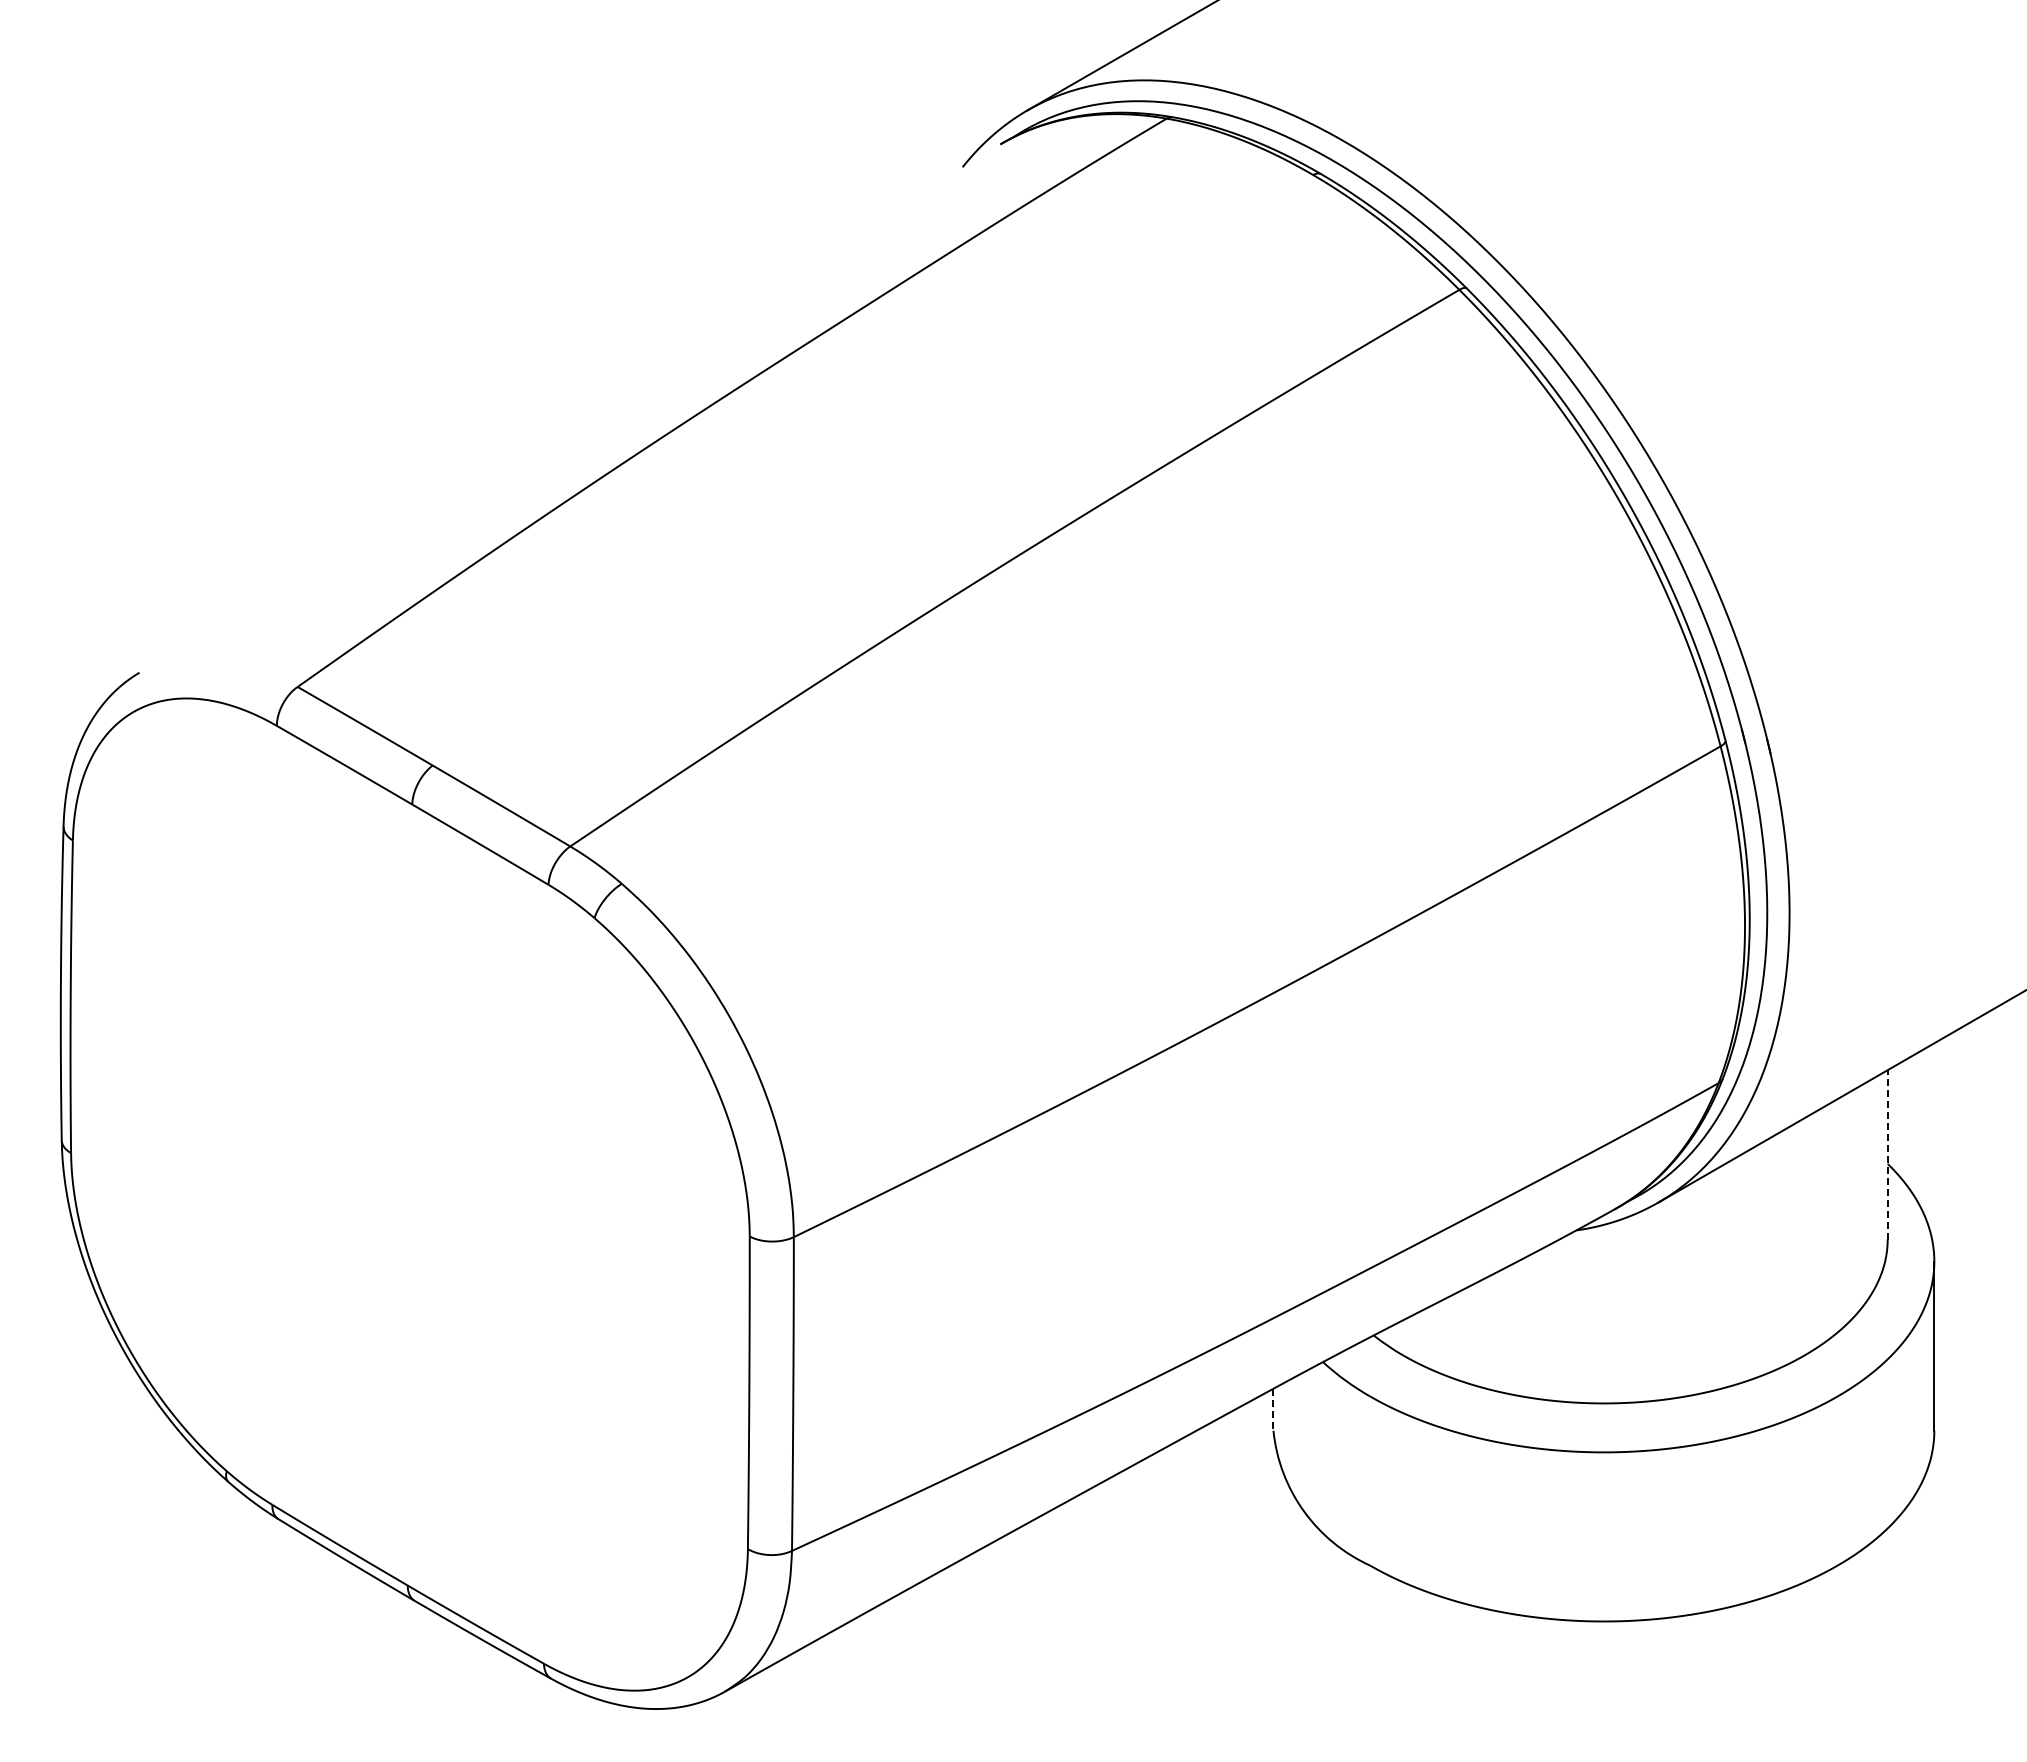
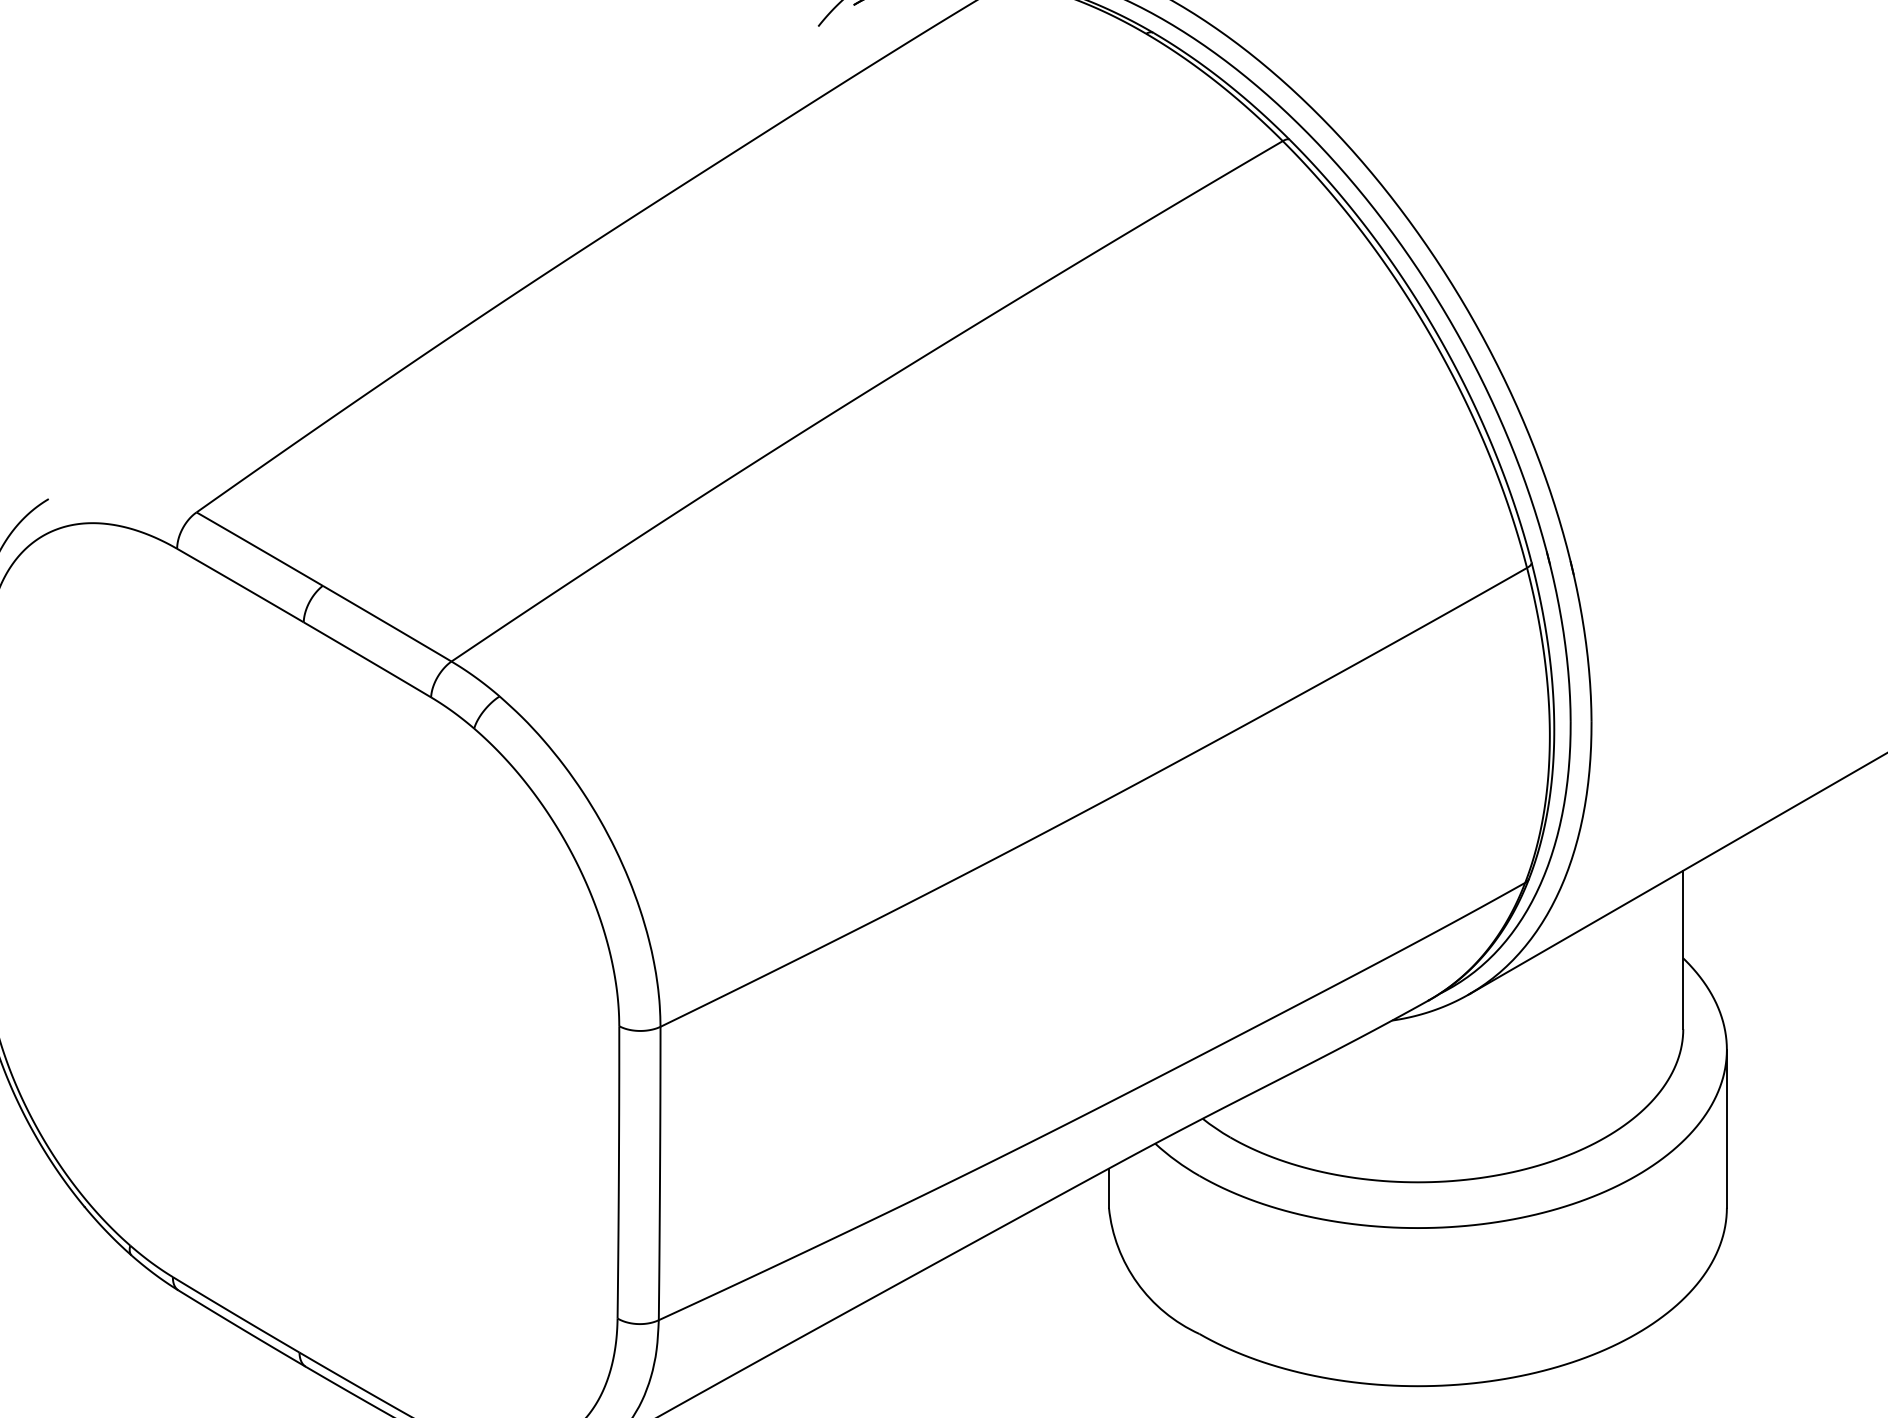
line: (1887, 1154) -> (1683, 949), dashed -> solid
line: (1273, 1409) -> (1108, 1187), dashed -> solid

